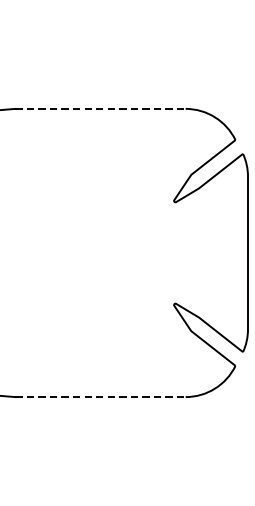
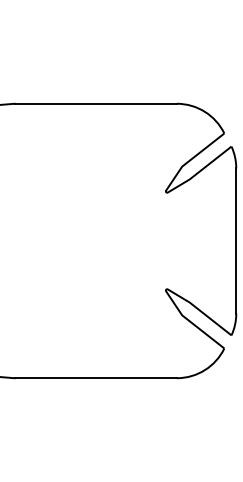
line: (101, 108) -> (96, 103), dashed -> solid
line: (101, 397) -> (96, 378), dashed -> solid

